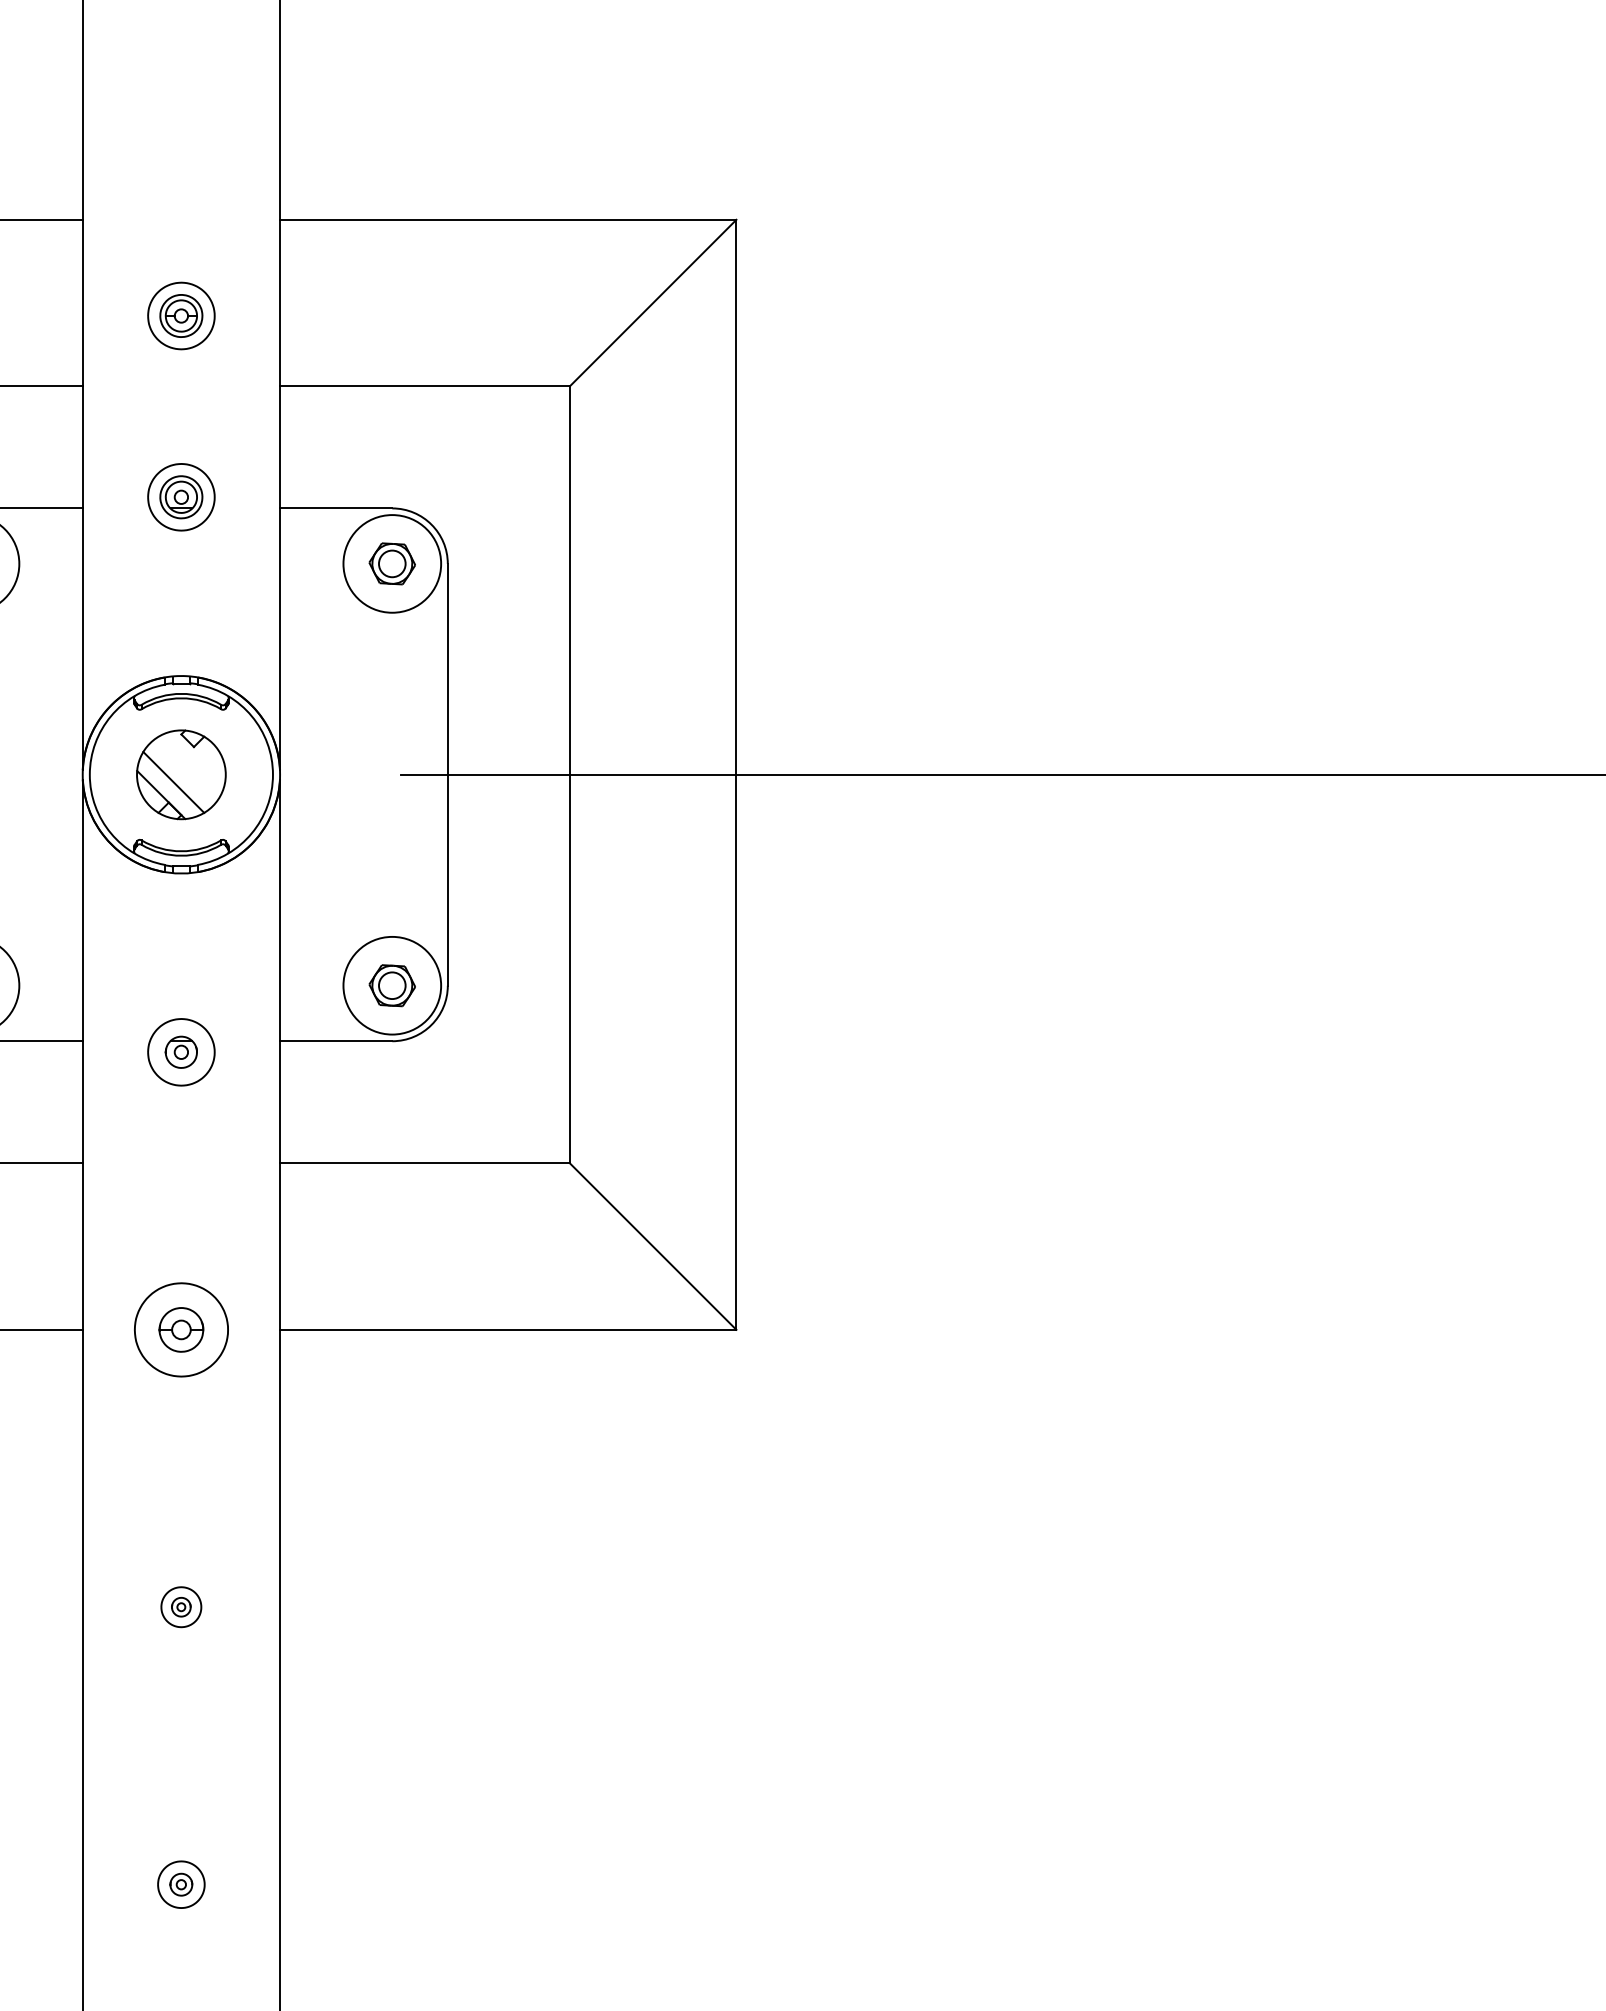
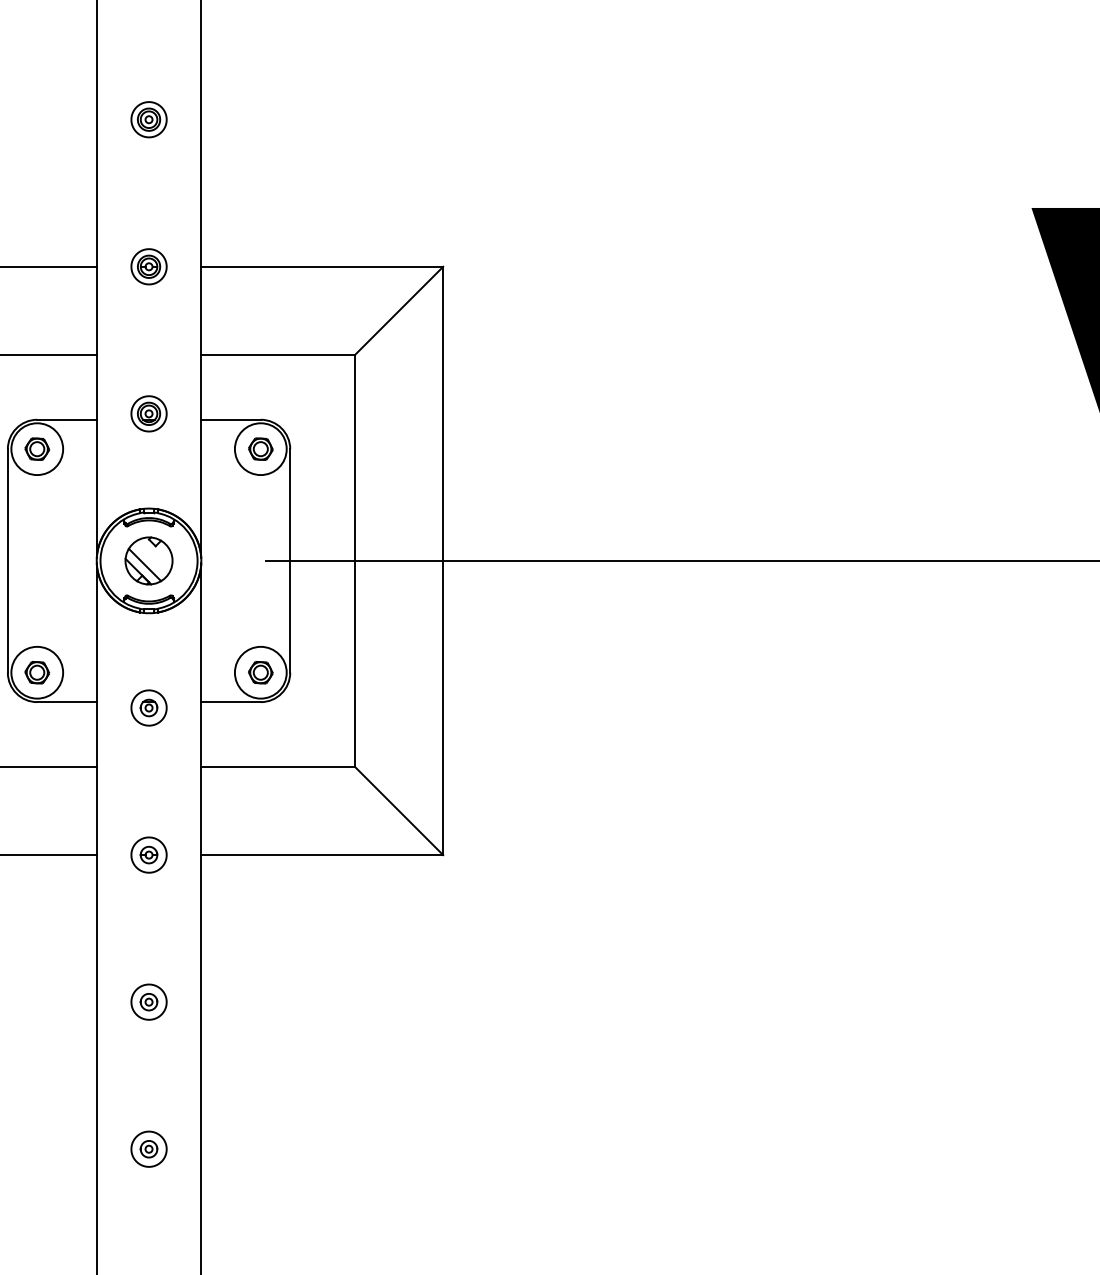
part: (180, 315) -> (148, 266), moved
part: (180, 1328) -> (148, 854), size x0.71
part: (180, 1606) -> (148, 1001), size x1.67
part: (180, 1883) -> (148, 1148), size x1.43

